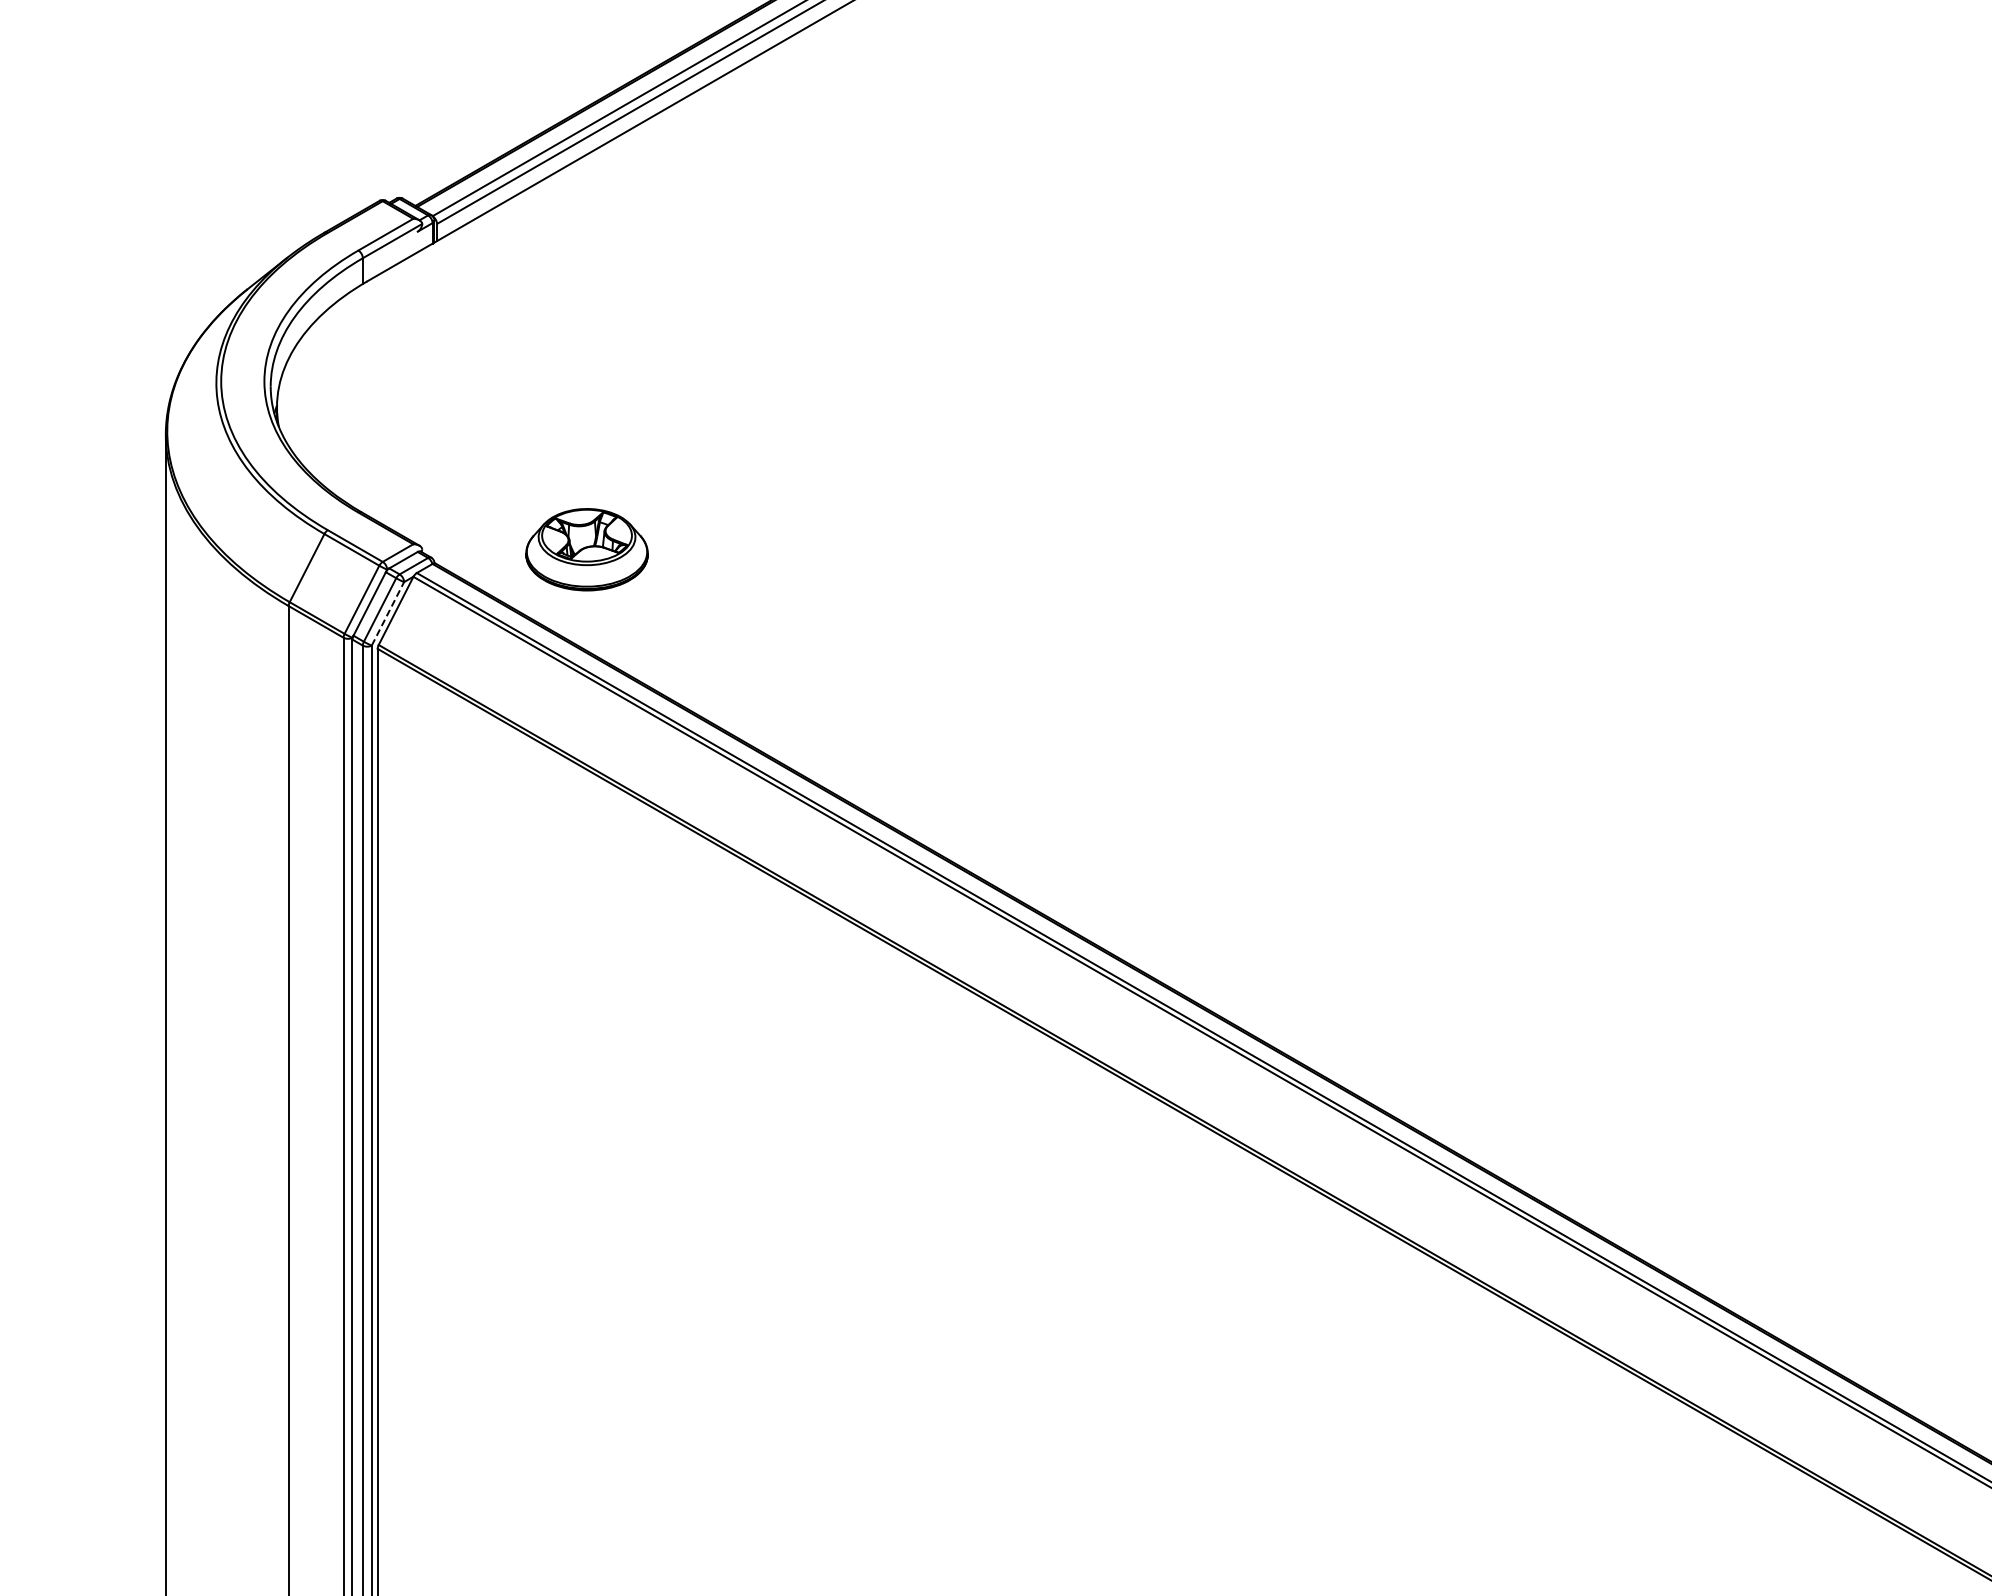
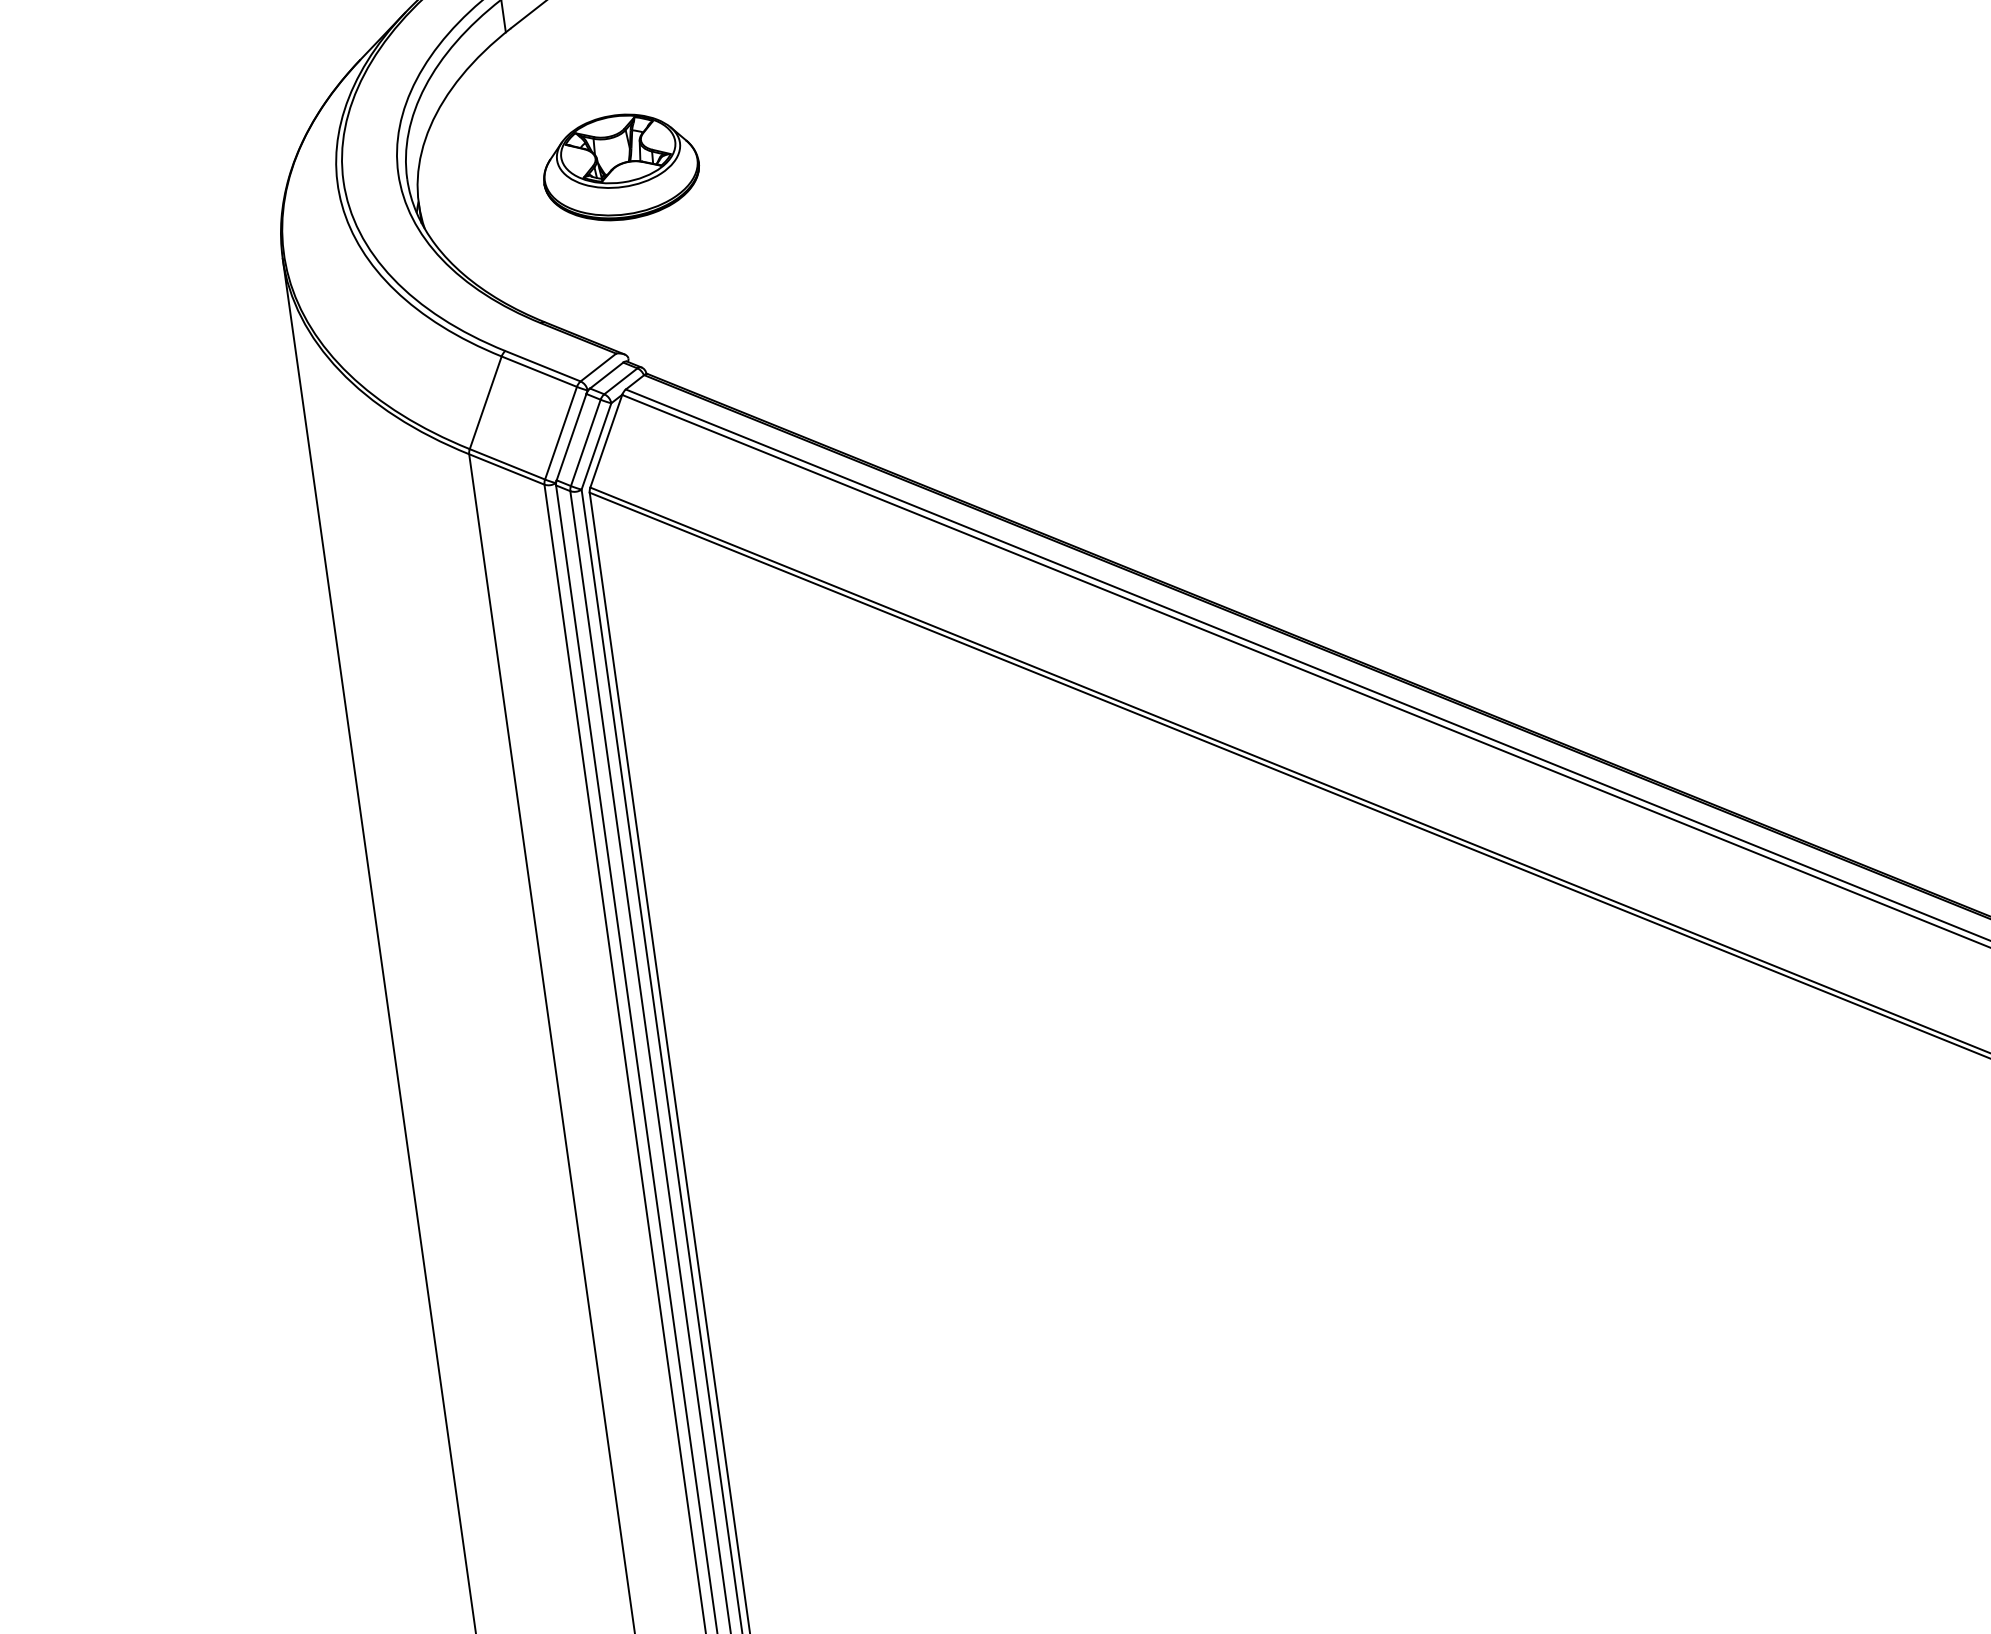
part: (586, 549) -> (620, 167), moved
line: (387, 613) -> (595, 446), dashed -> solid

